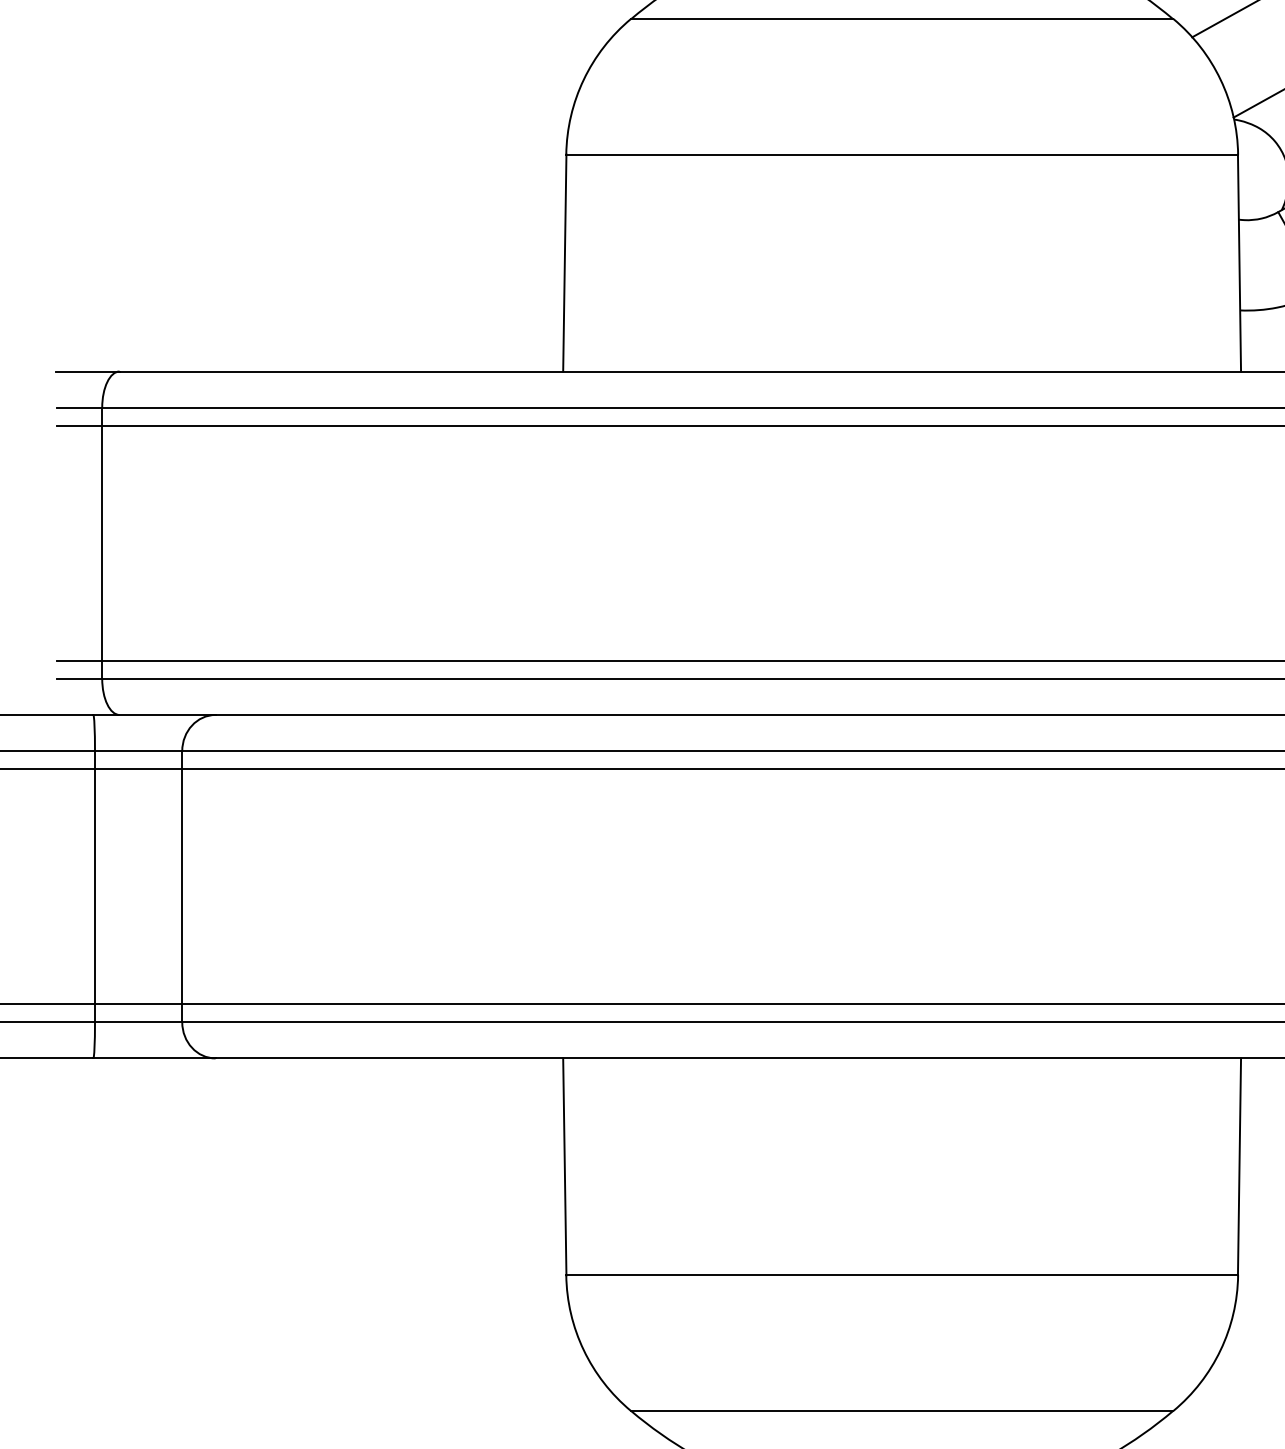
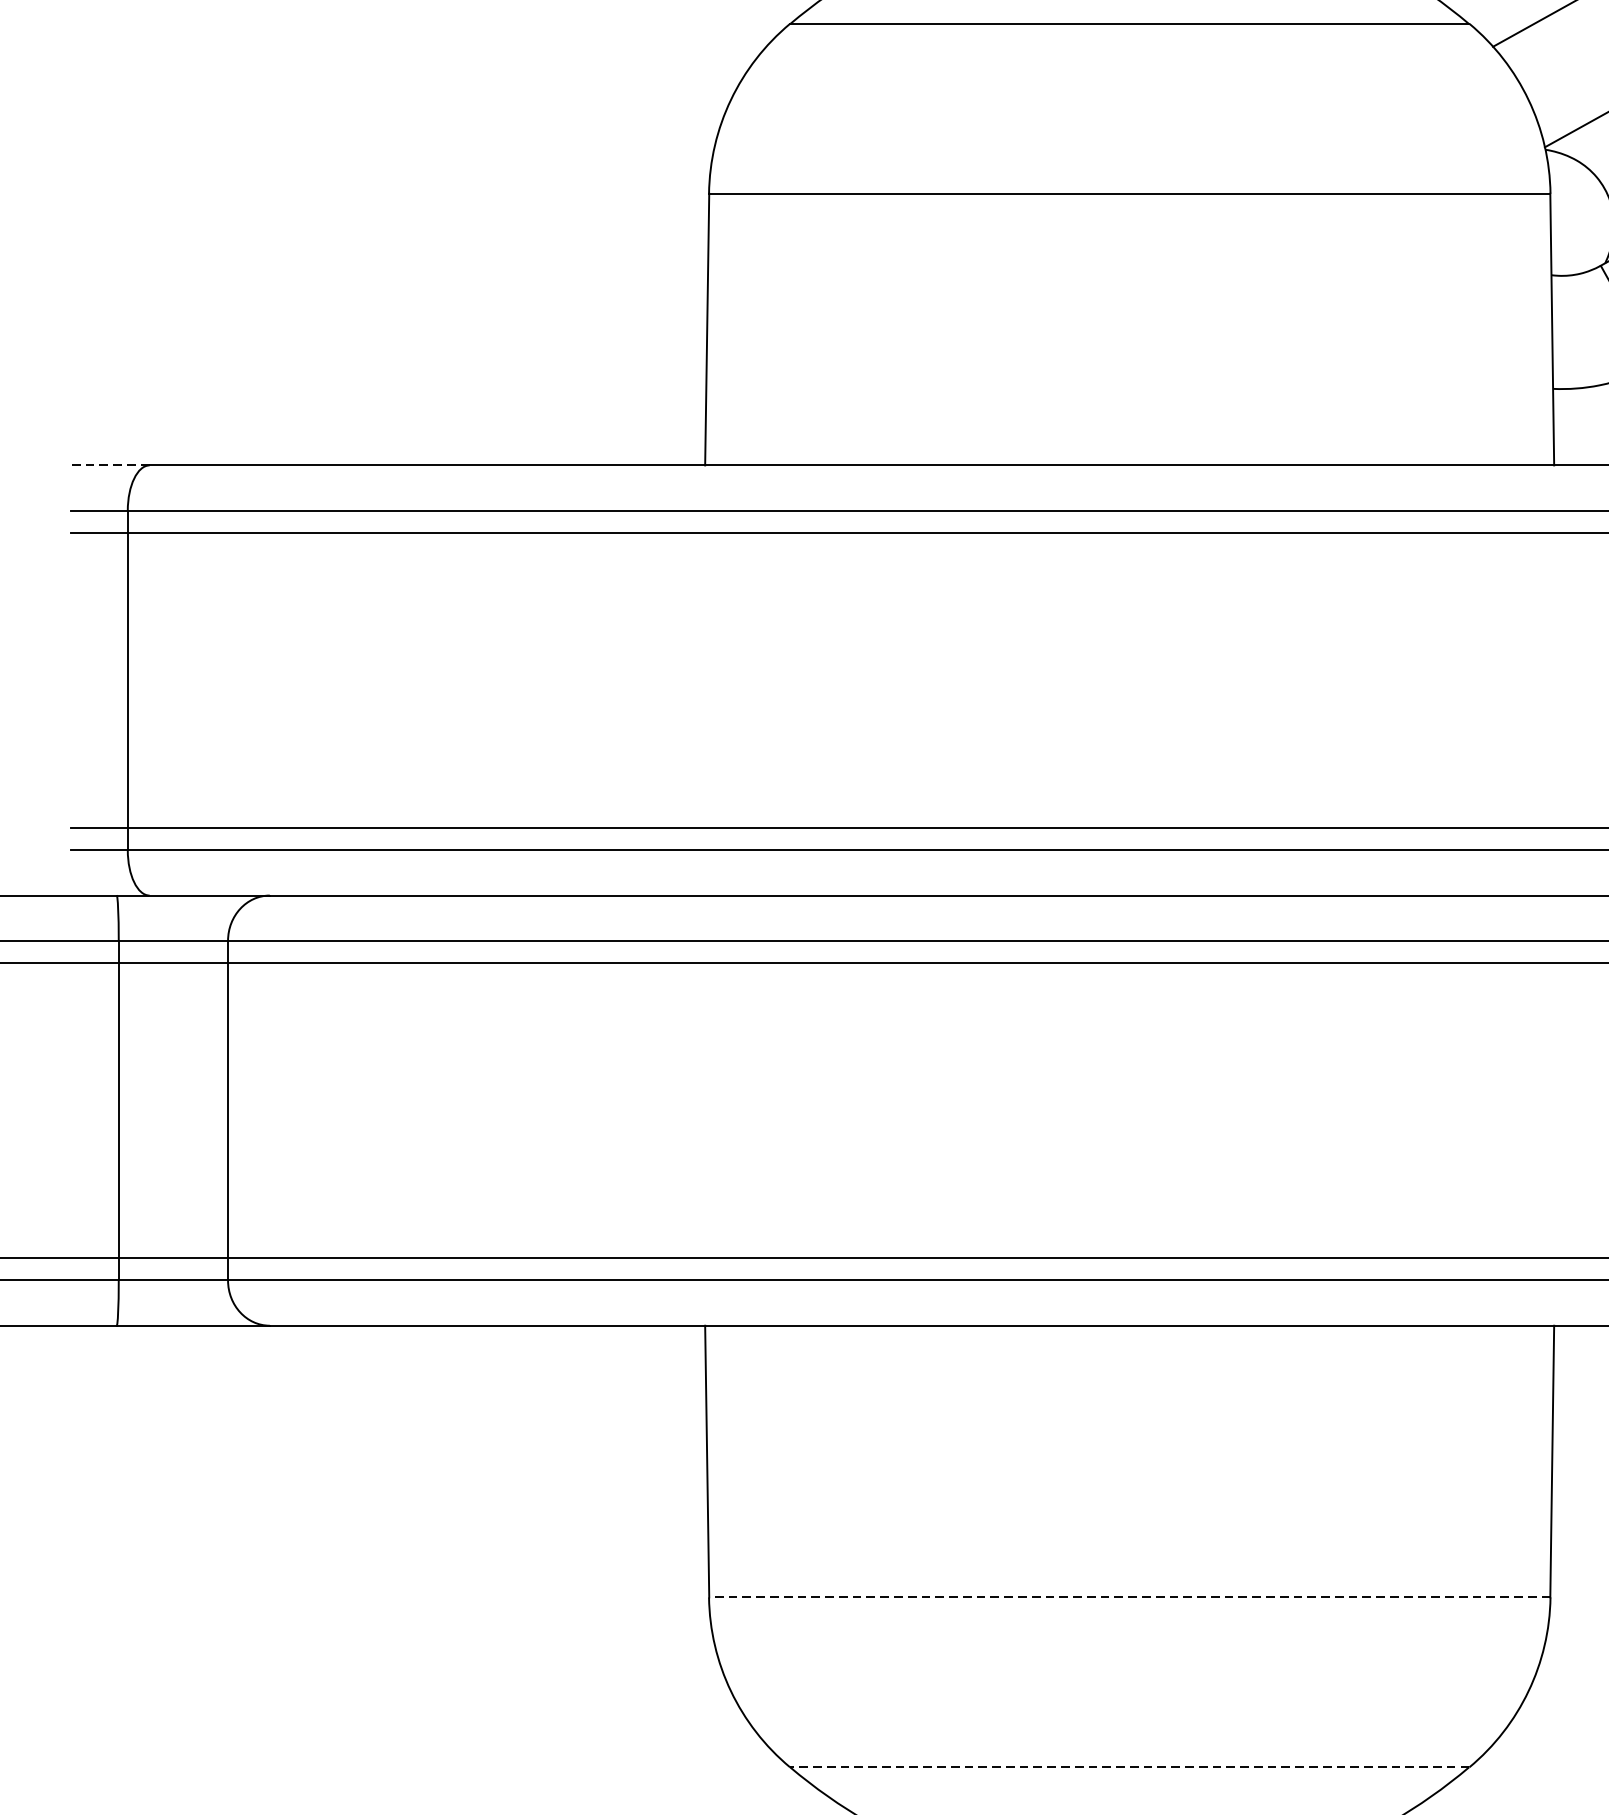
line: (87, 371) -> (109, 465), solid -> dashed
line: (902, 1275) -> (1130, 1597), solid -> dashed
line: (901, 1410) -> (1128, 1766), solid -> dashed

